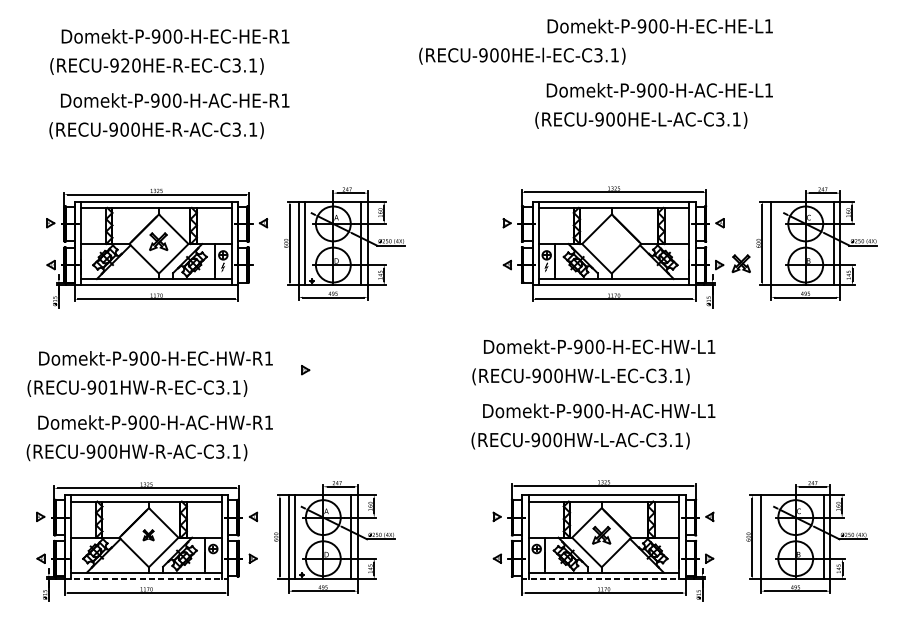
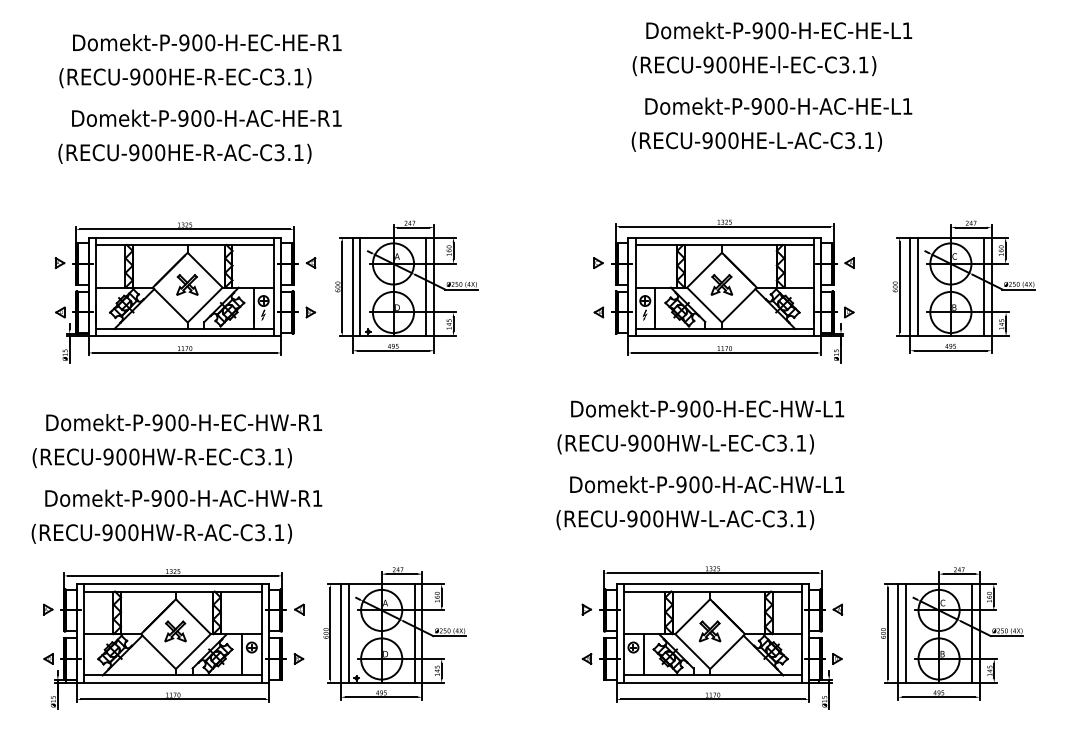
text: (522, 56) -> (754, 66), moved
text: (125, 65) -> (148, 76), (RECU-920HE-R-EC-C3.1) -> (RECU-900HE-R-EC-C3.1)
line: (777, 243) -> (917, 286), added
part: (740, 263) -> (721, 284), moved
part: (305, 370) -> (310, 312), moved
text: (113, 387) -> (134, 456), (RECU-901HW-R-EC-C3.1) -> (RECU-900HW-R-EC-C3.1)
part: (148, 535) -> (175, 631), size x1.67
line: (768, 537) -> (906, 633), added
line: (146, 578) -> (173, 682), dashed -> solid
line: (603, 578) -> (712, 682), dashed -> solid

